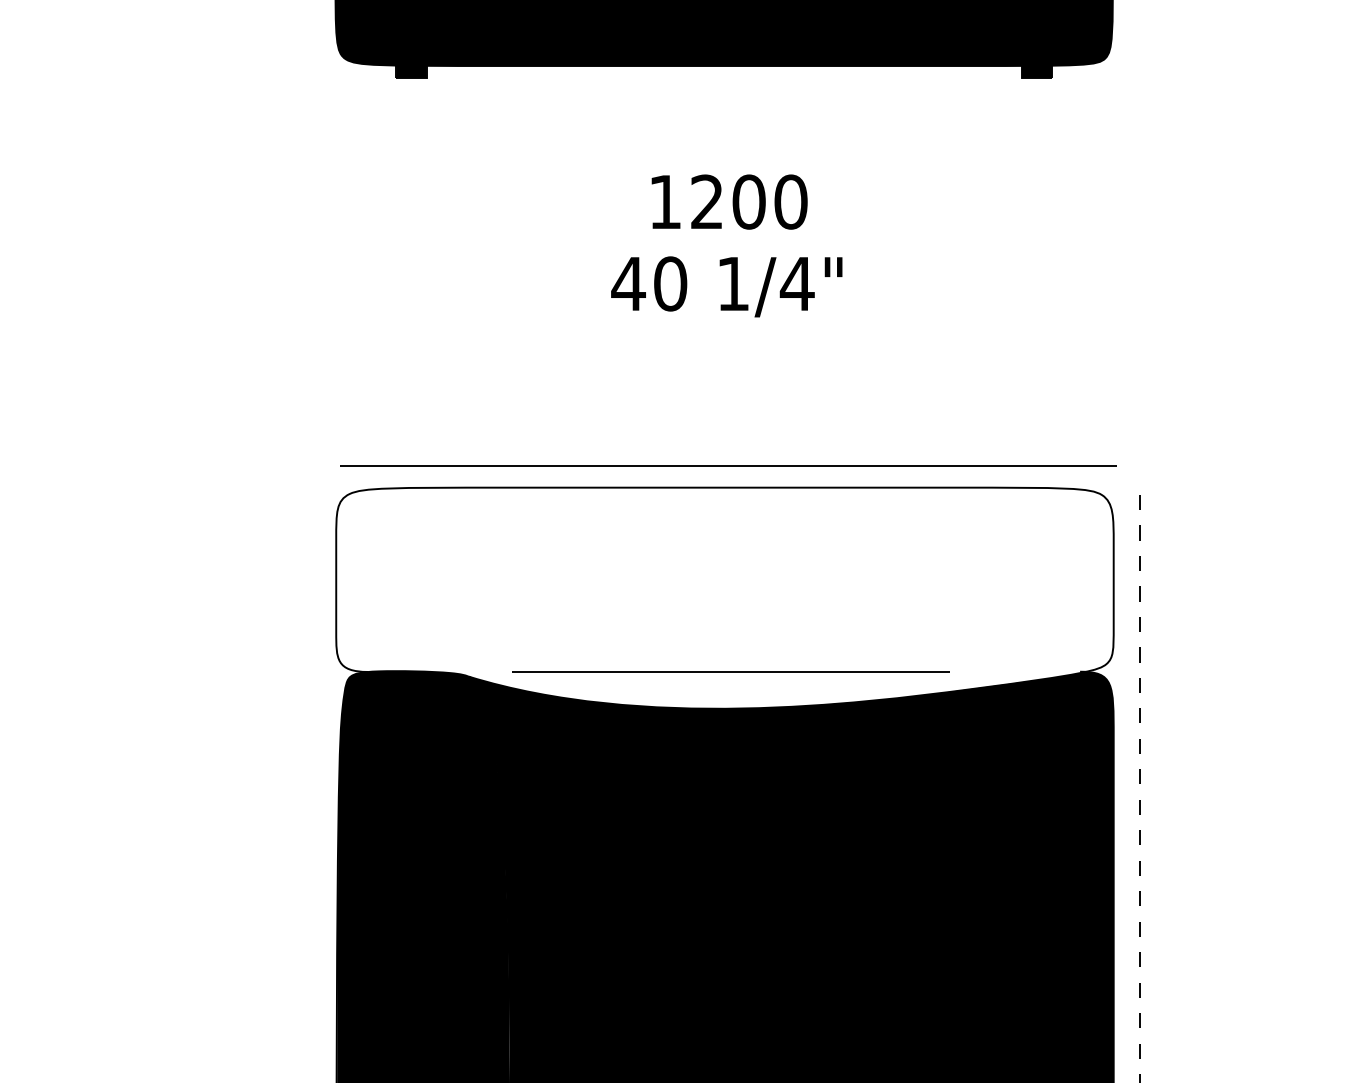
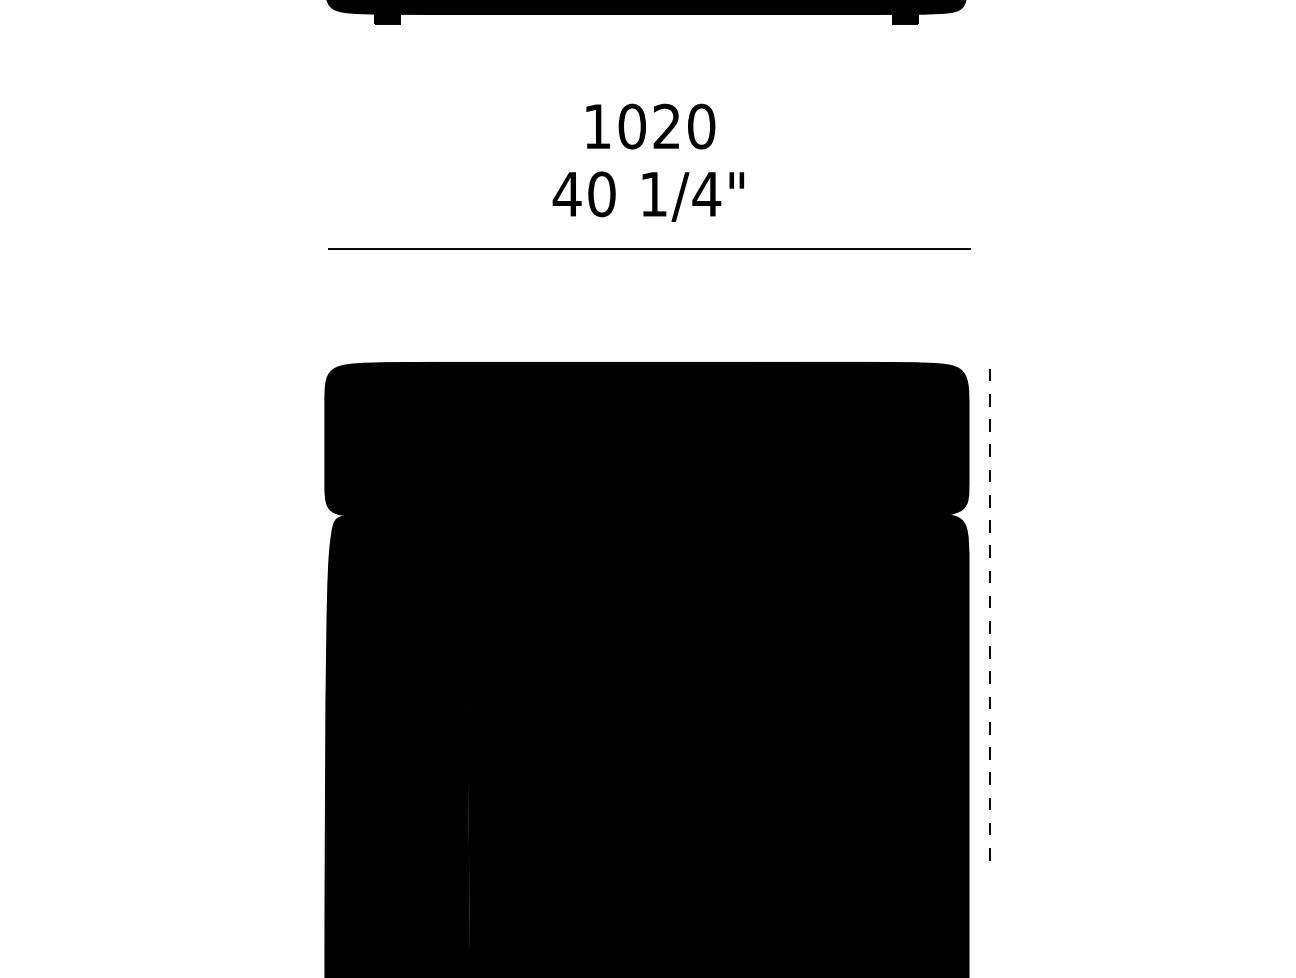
text: (728, 201) -> (649, 126), 1200 -> 1020
line: (728, 465) -> (649, 248), moved
fill: (724, 597) -> (646, 453), added

